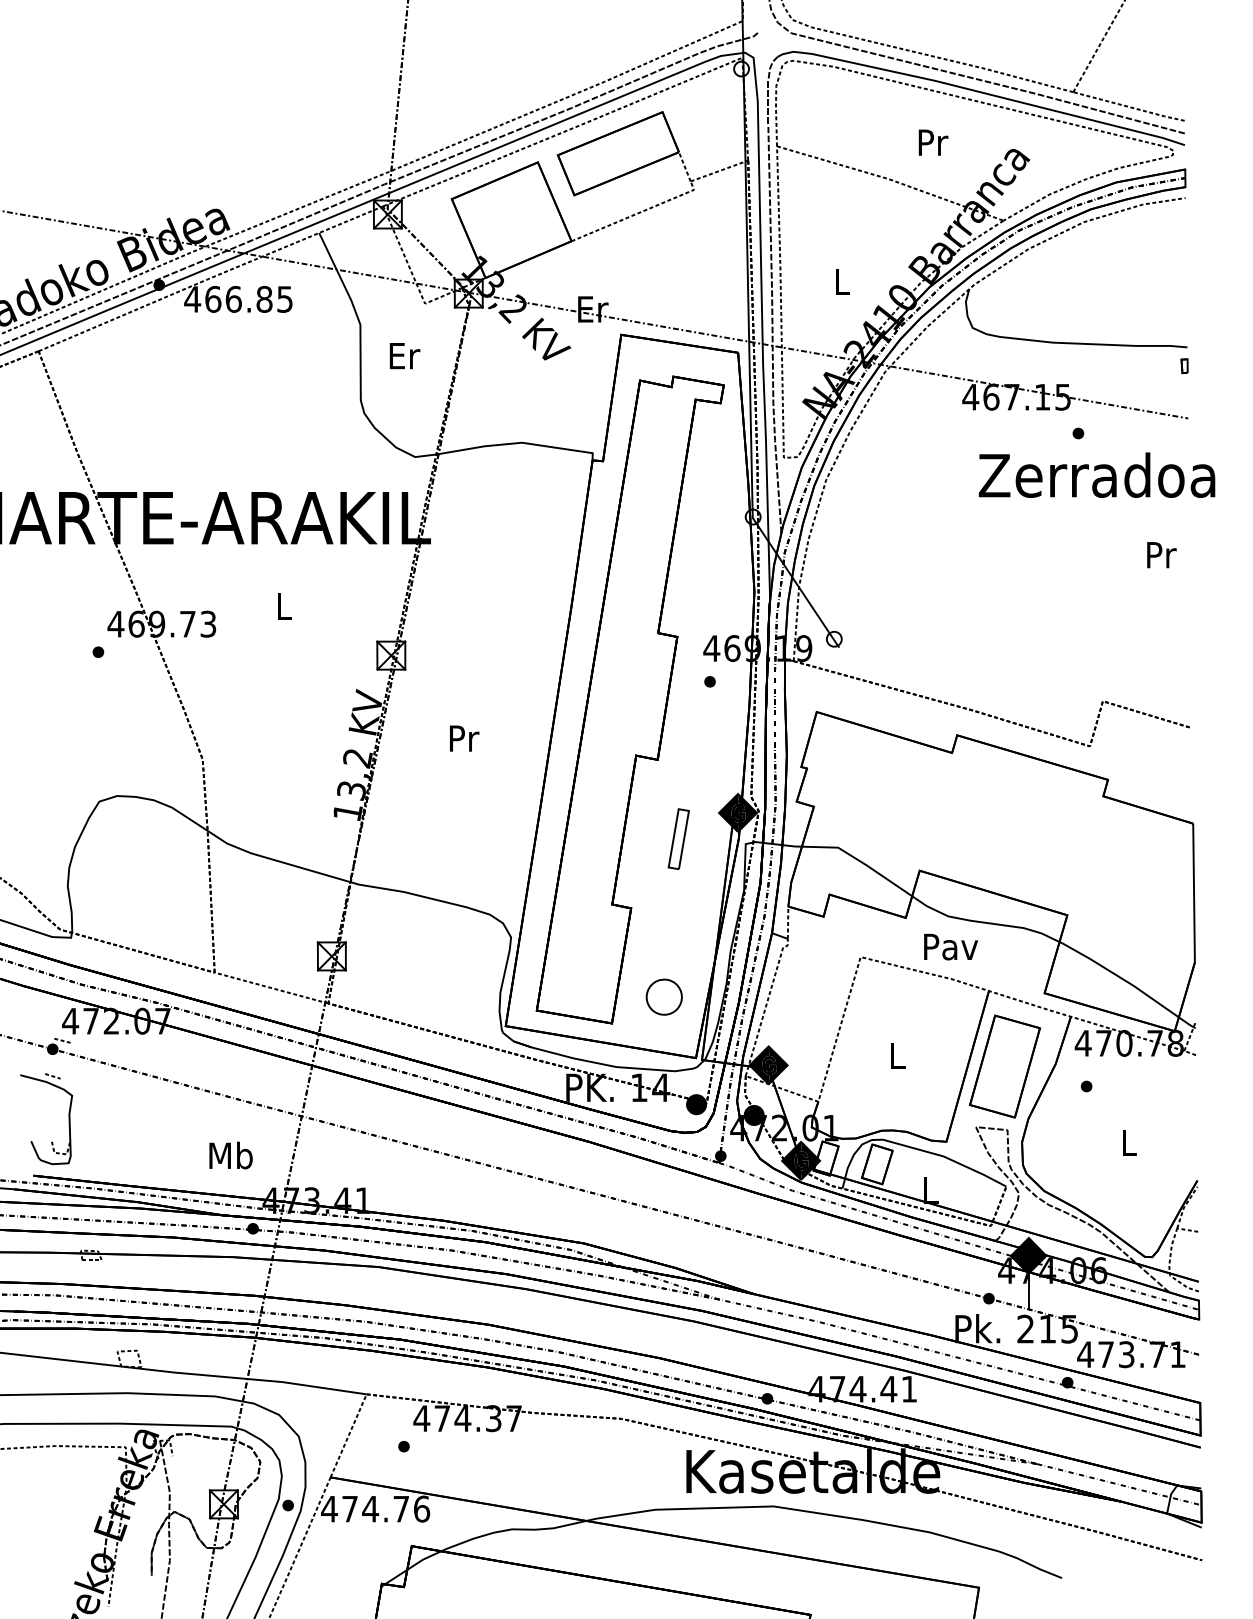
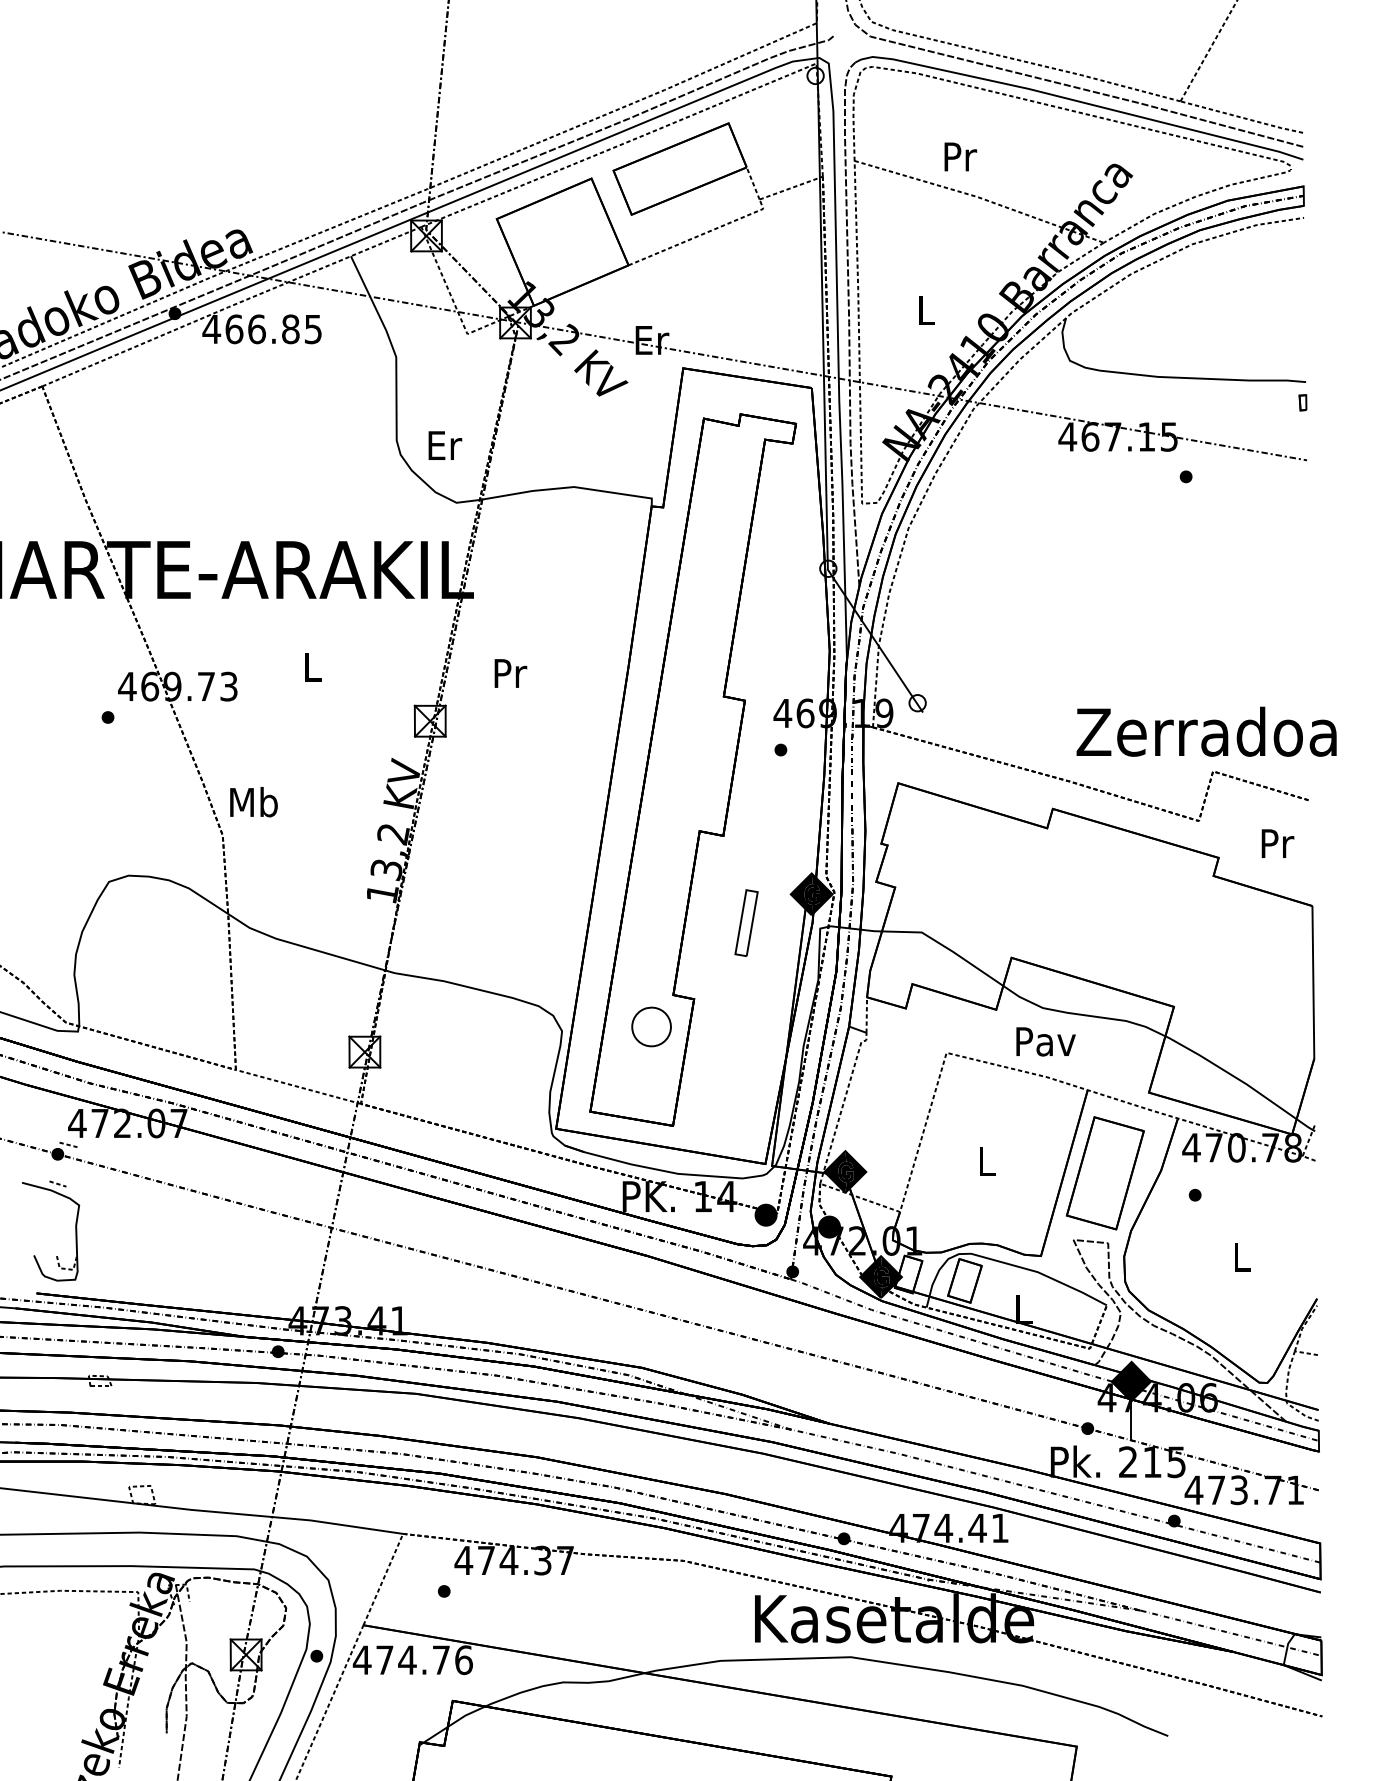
text: (933, 142) -> (960, 156), moved
text: (405, 355) -> (445, 445), moved
text: (1096, 474) -> (1206, 731), moved
text: (1161, 554) -> (1277, 843), moved
text: (464, 738) -> (510, 673), moved
part: (664, 996) -> (651, 1026), moved
text: (230, 1155) -> (253, 802), moved

